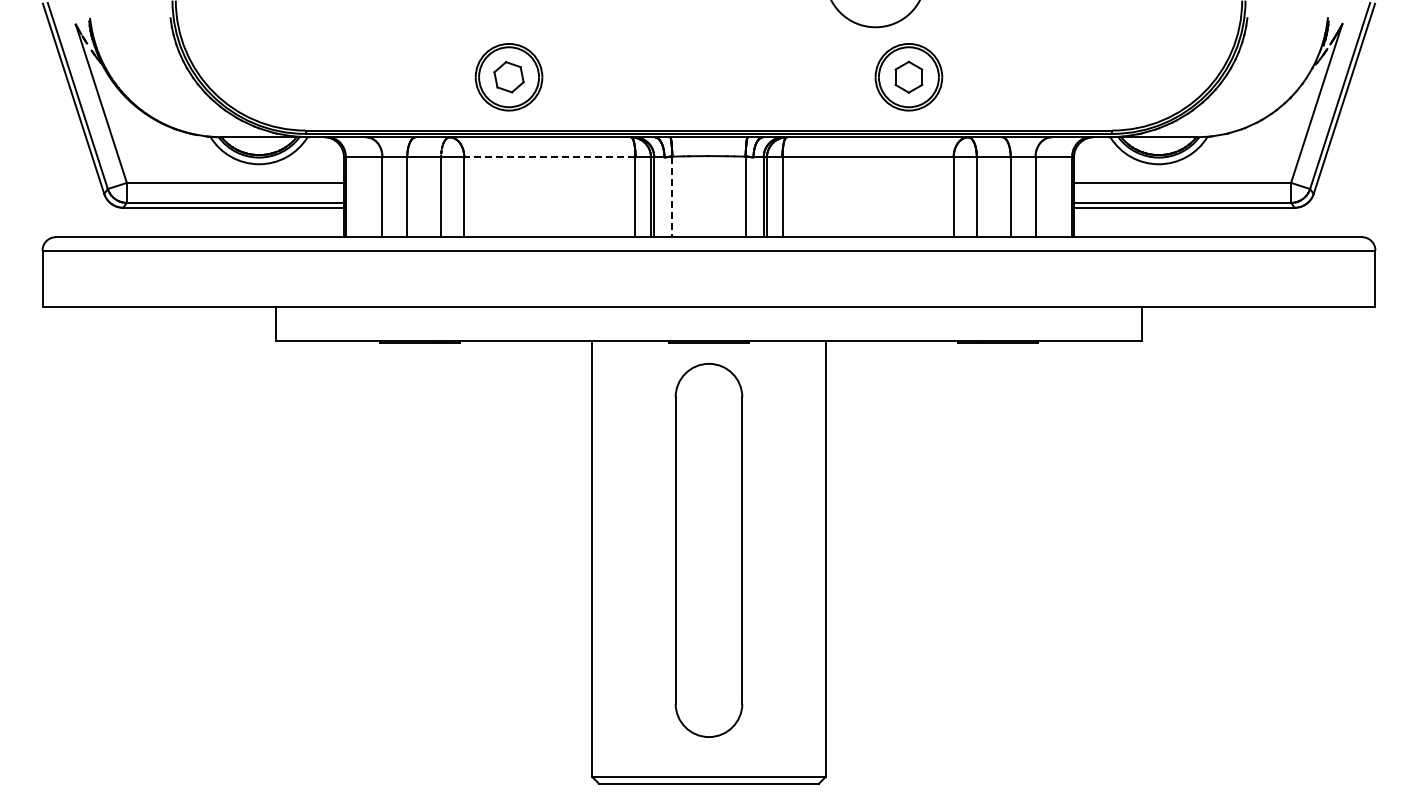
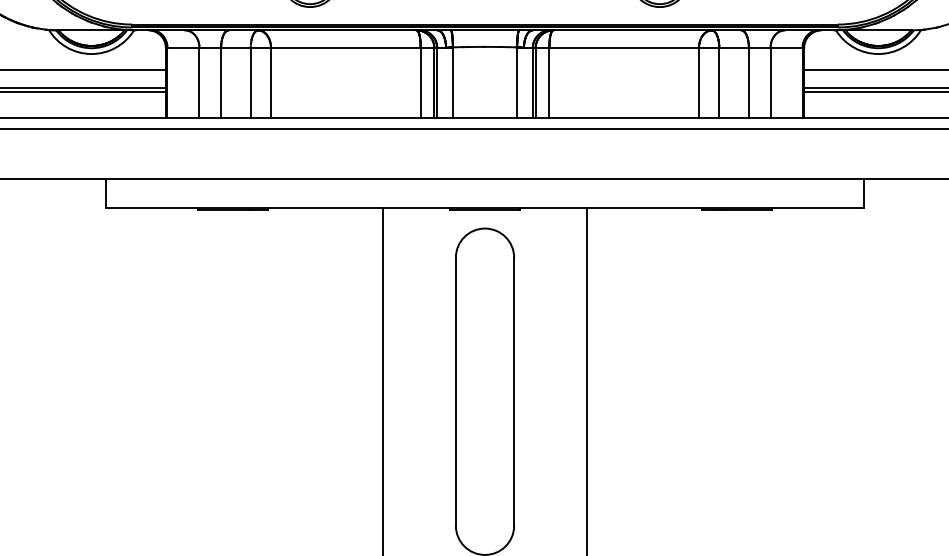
line: (549, 157) -> (345, 48), dashed -> solid
line: (672, 197) -> (453, 83), dashed -> solid

